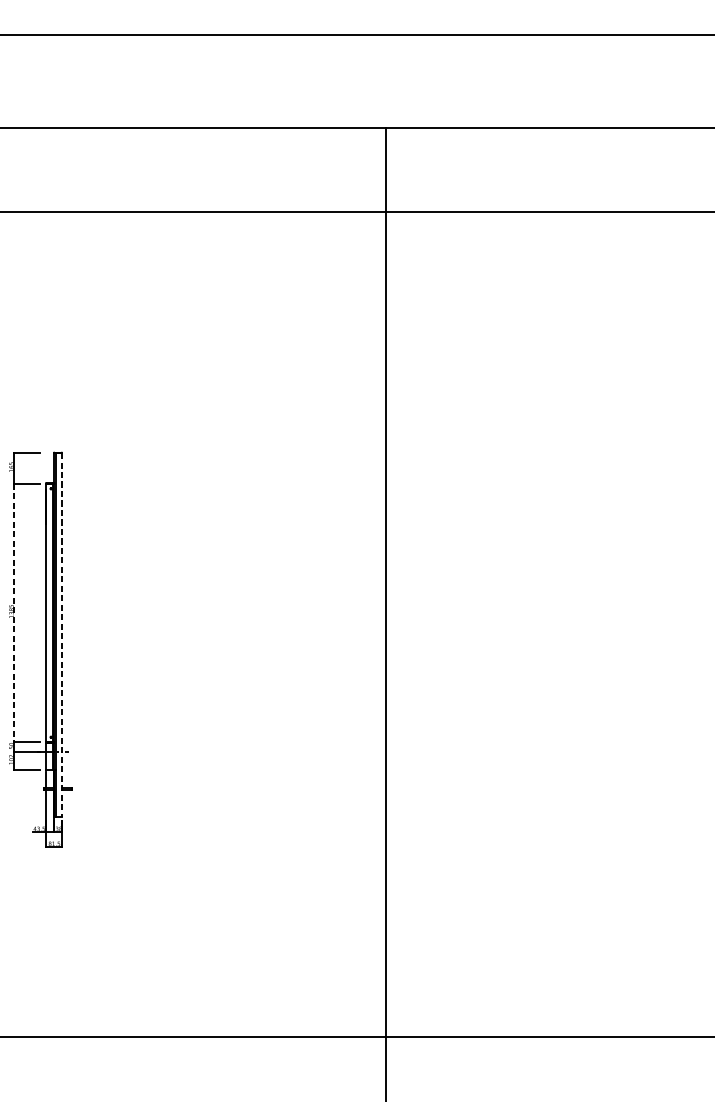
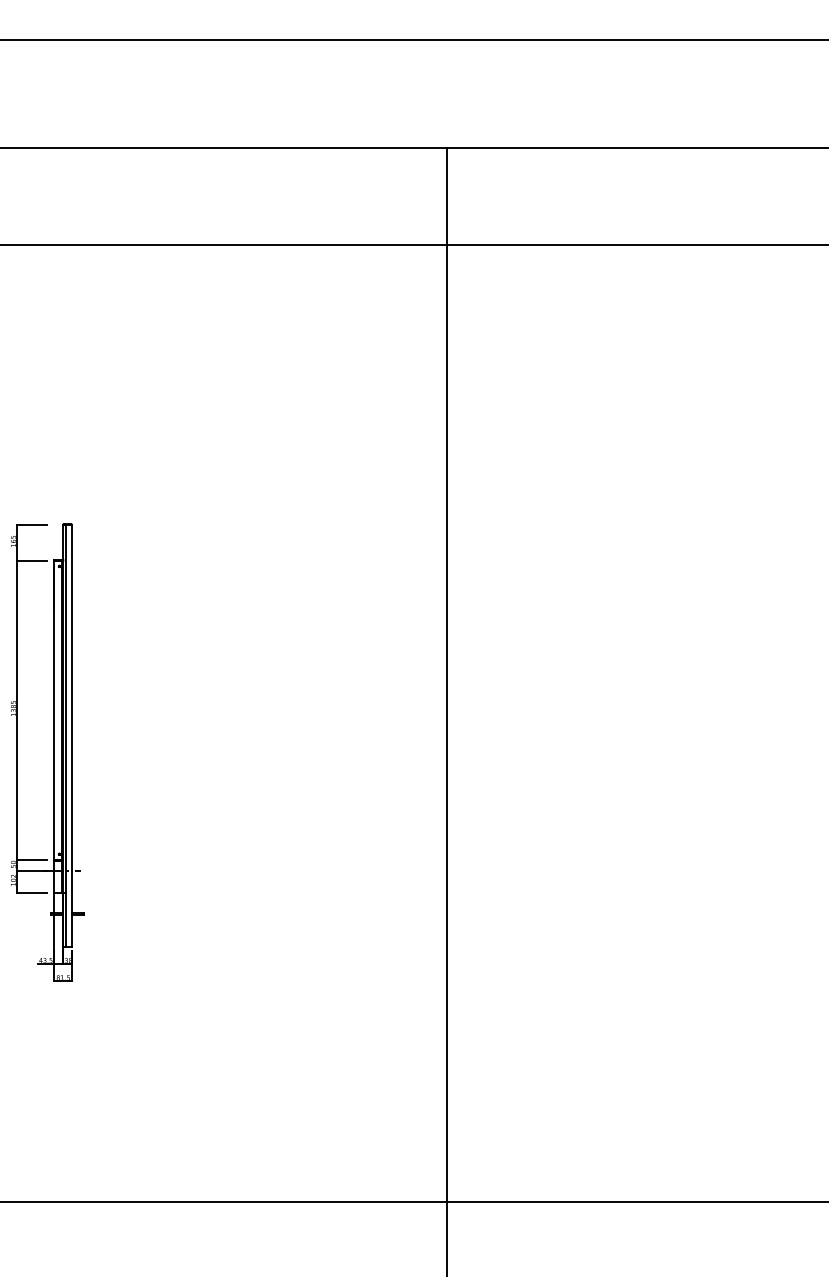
line: (13, 613) -> (16, 710), dashed -> solid
line: (61, 634) -> (71, 735), dashed -> solid

